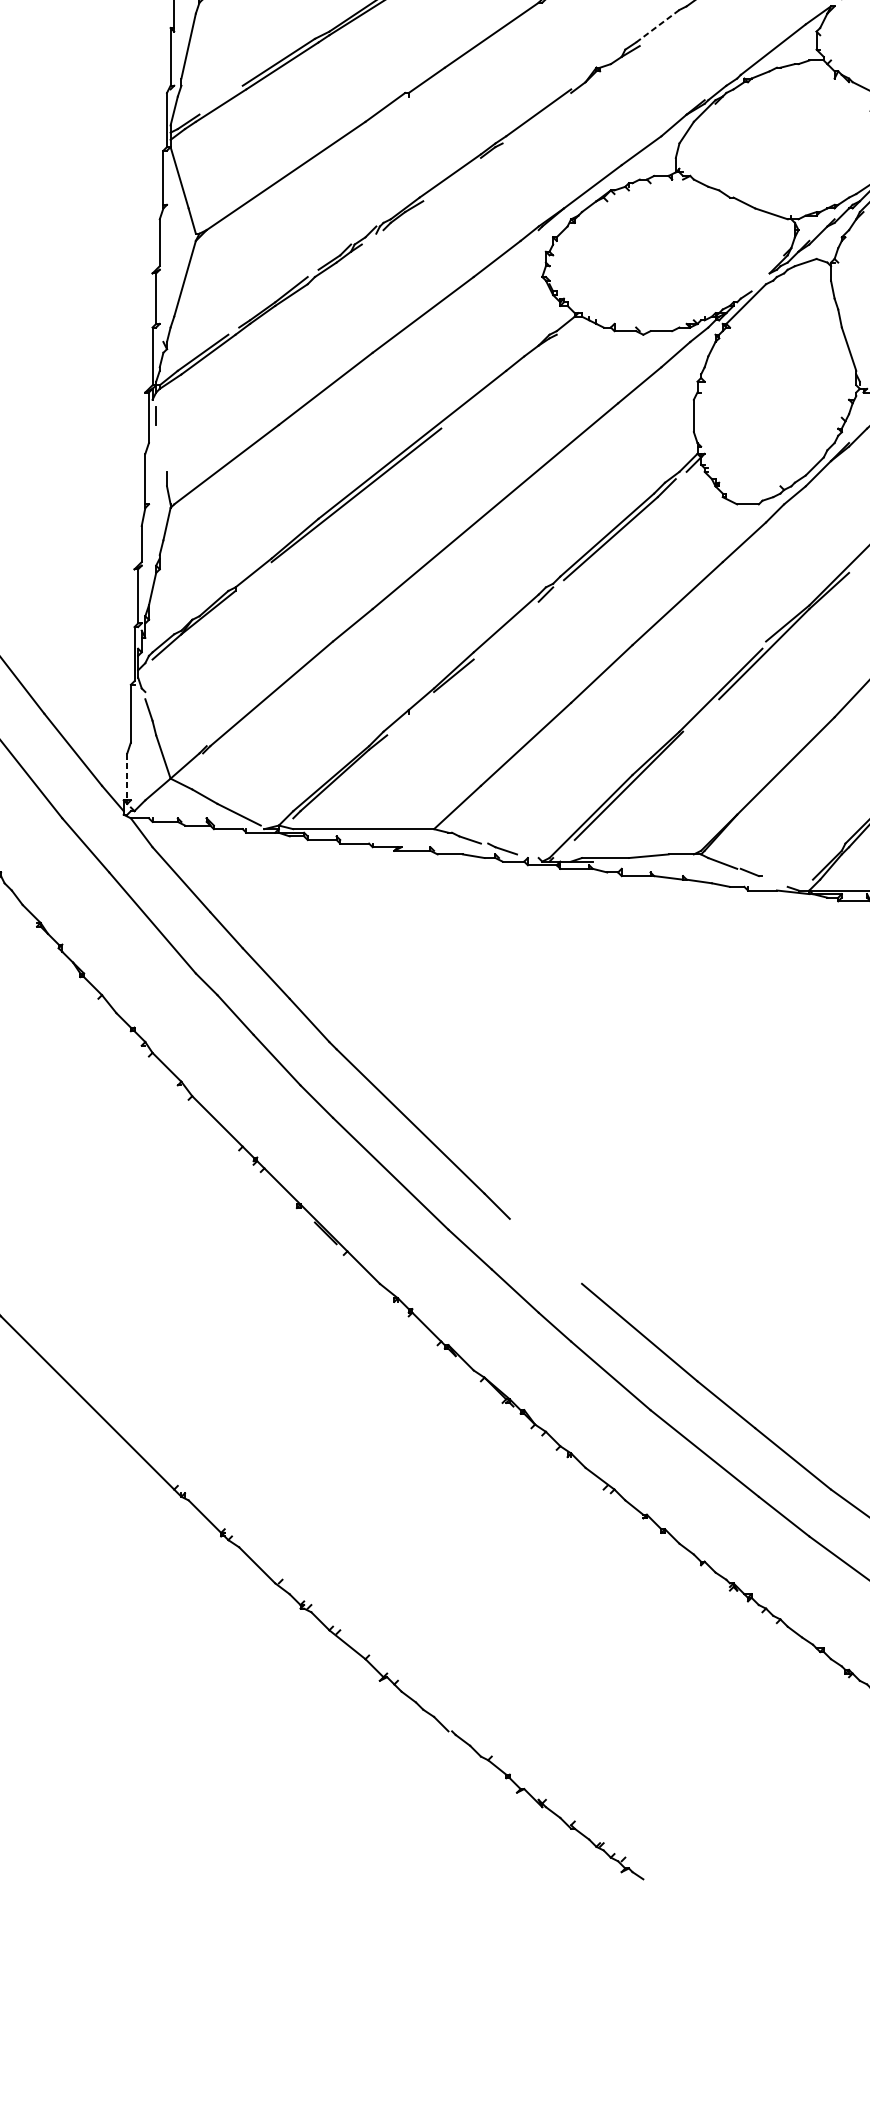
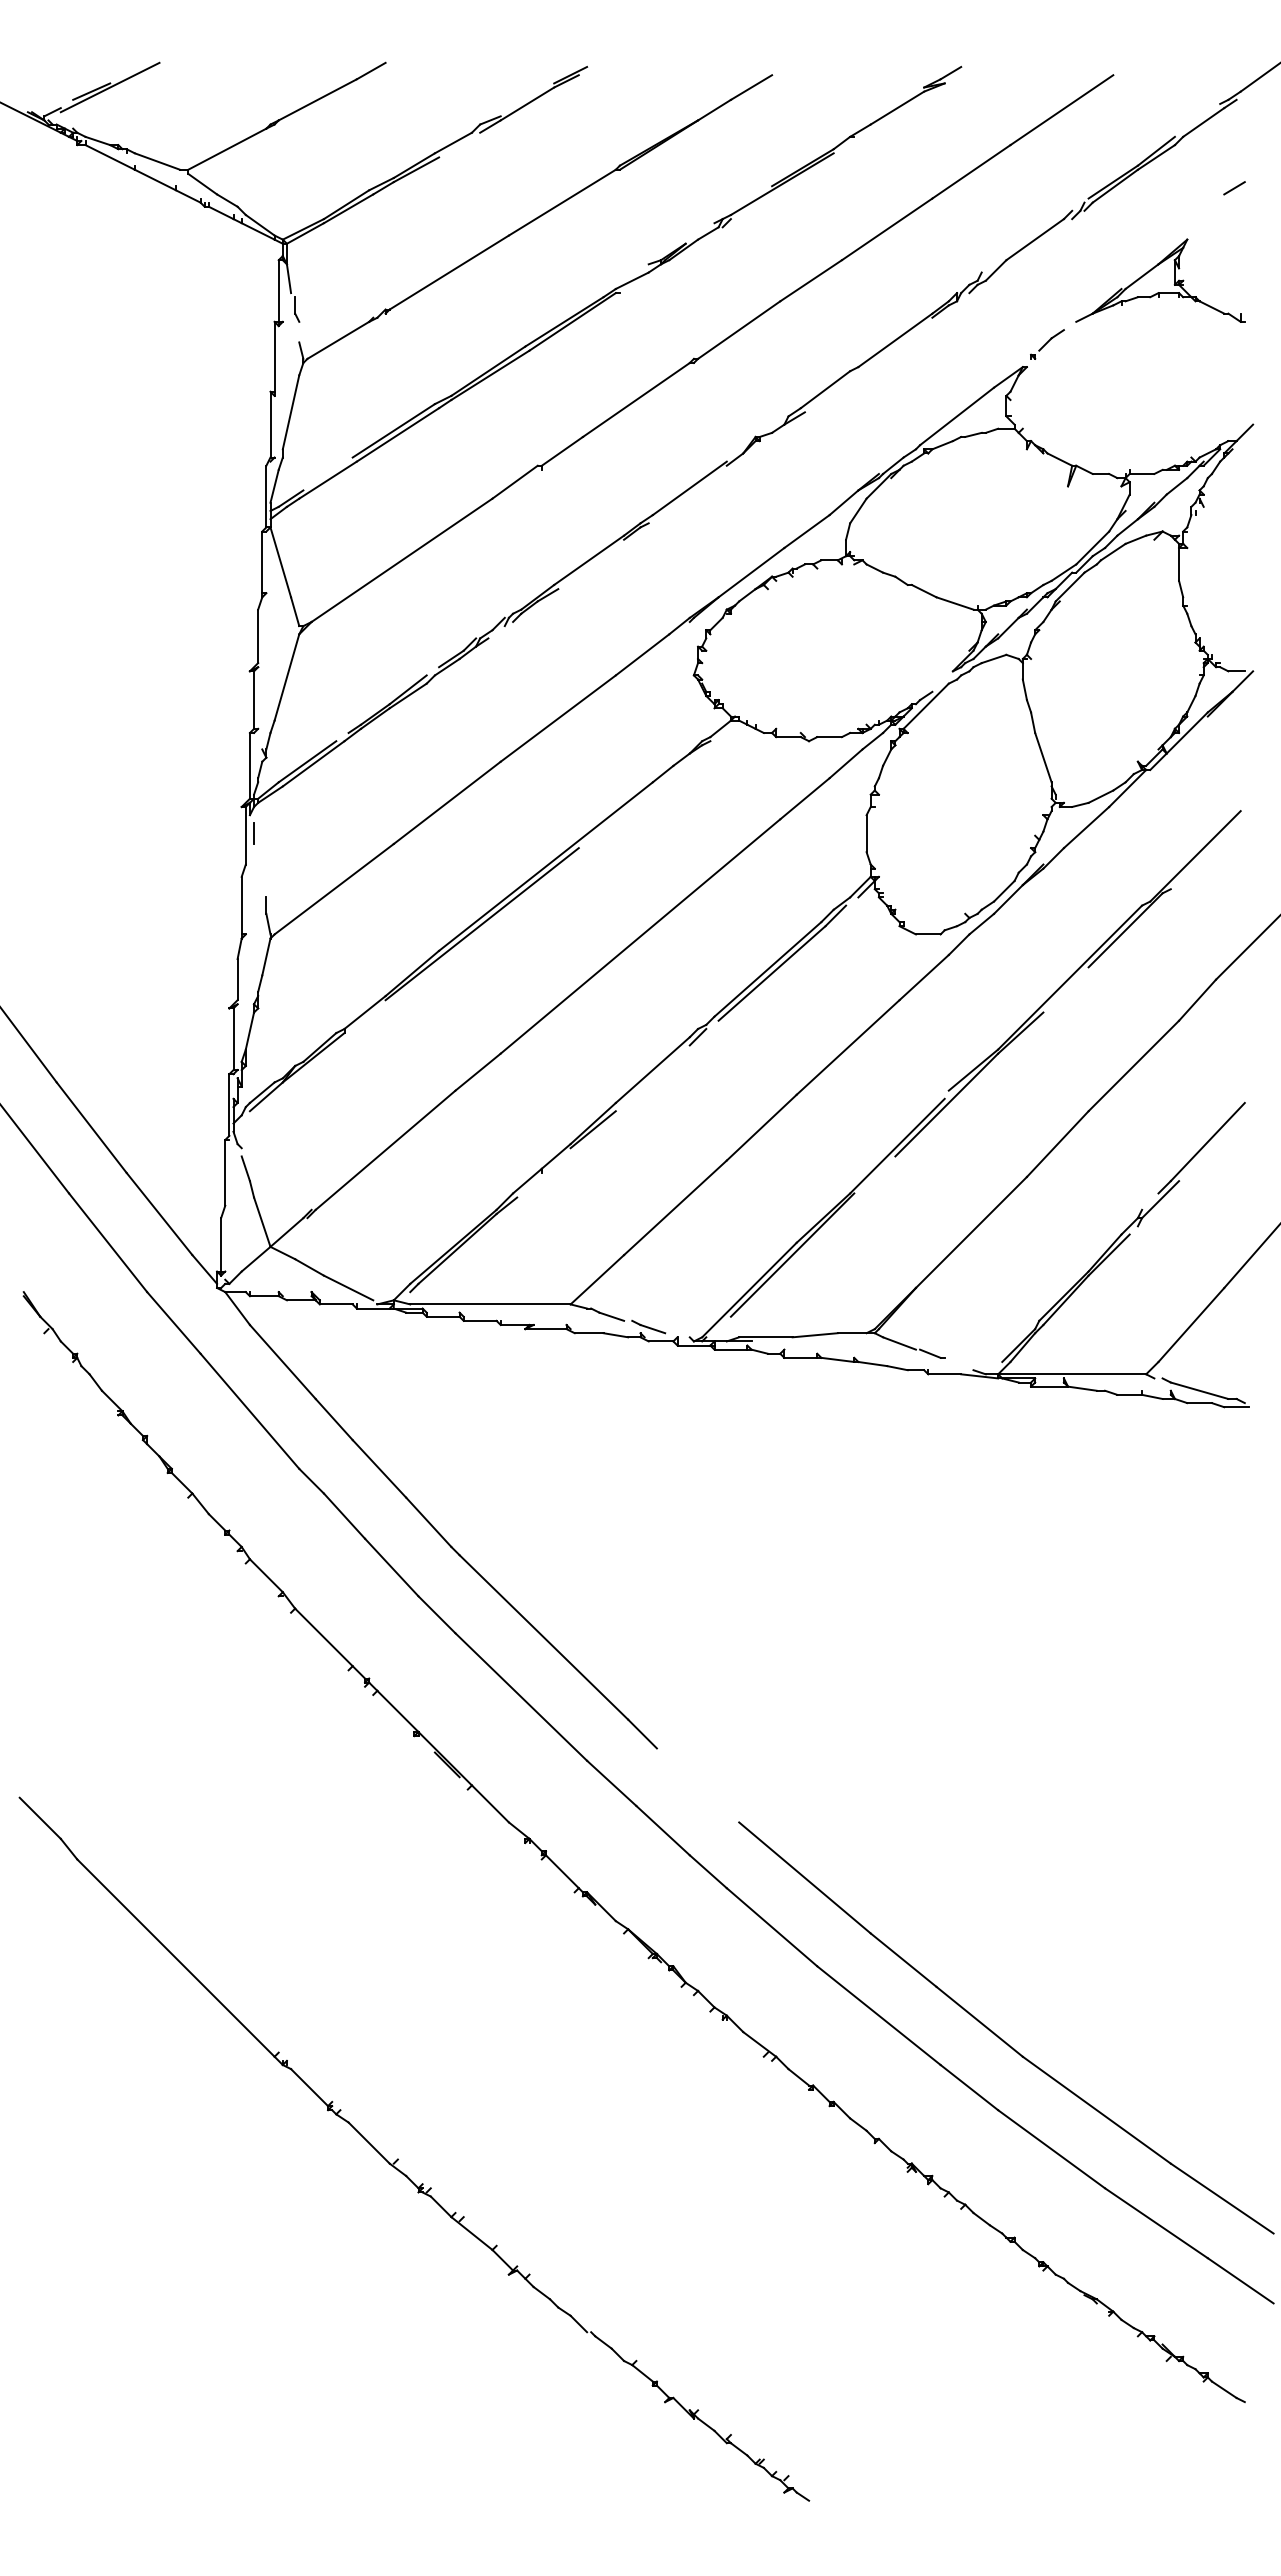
line: (657, 26) -> (825, 389), dashed -> solid
line: (127, 776) -> (221, 1244), dashed -> solid

